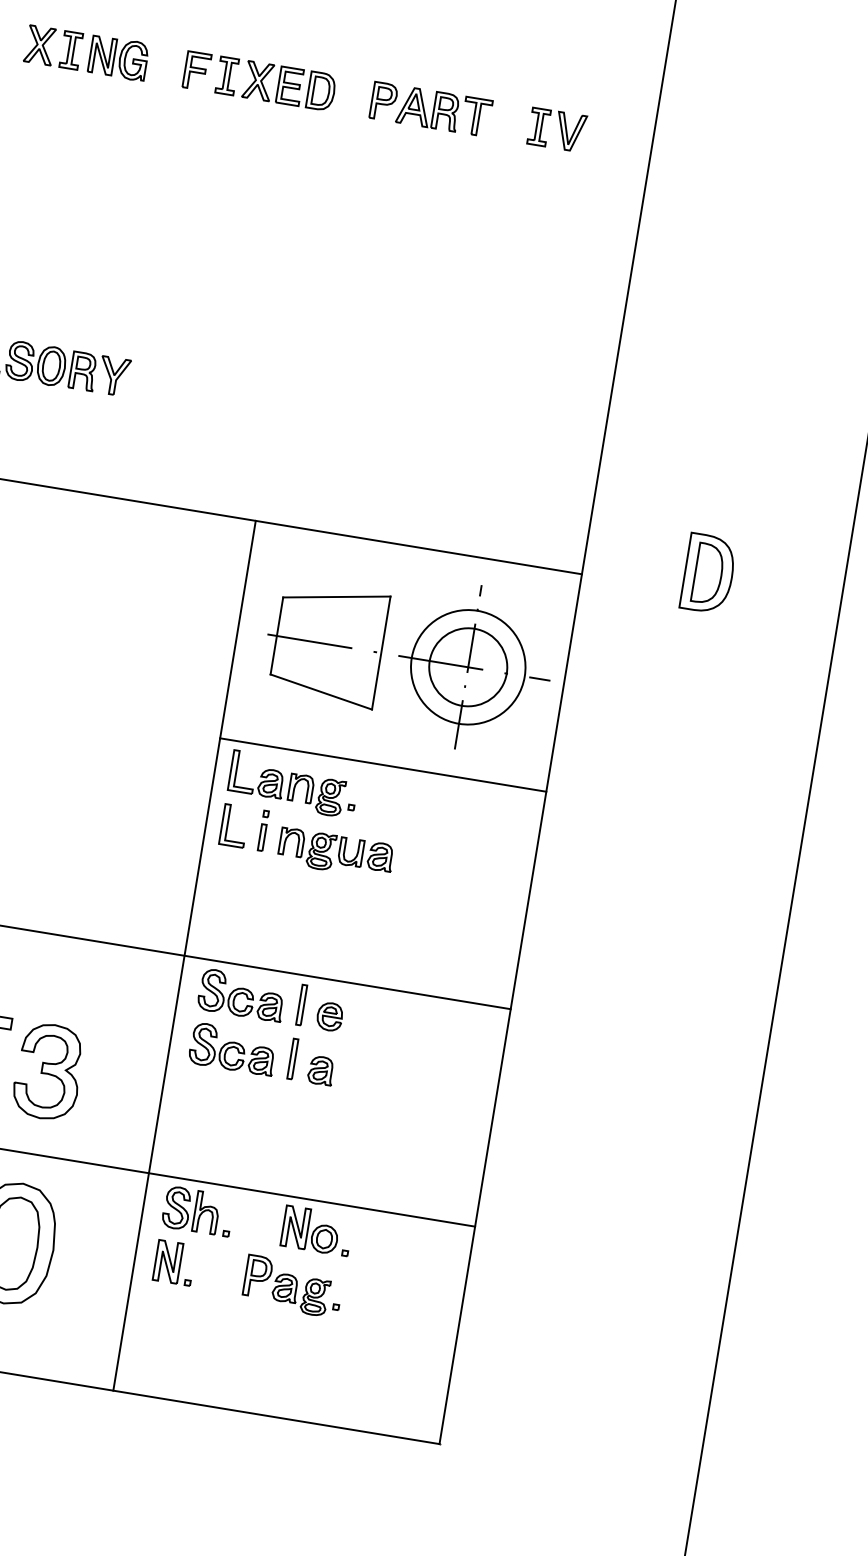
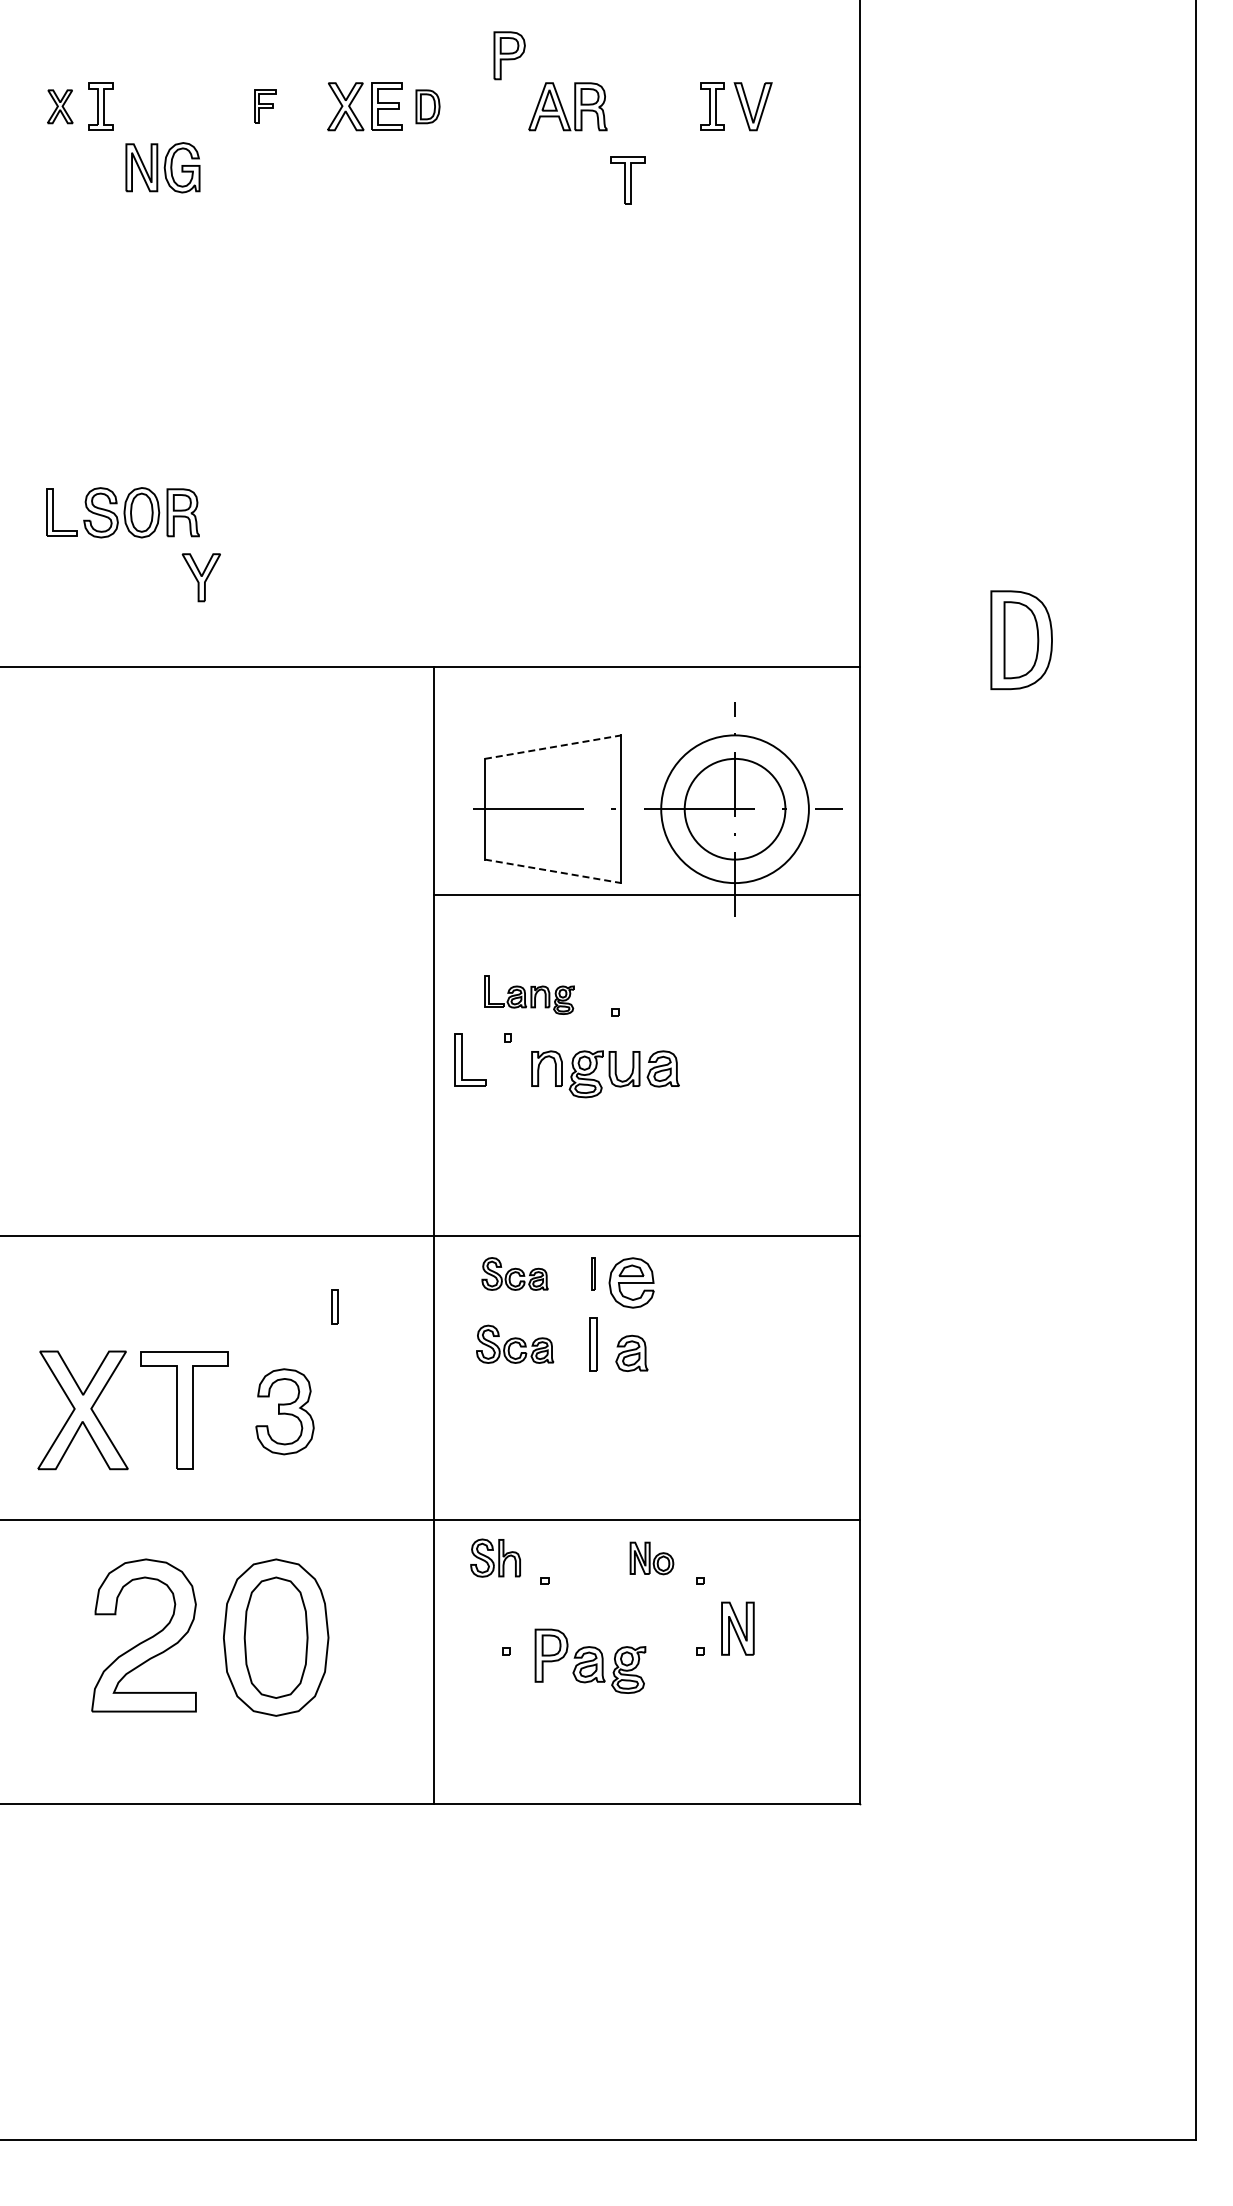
part: (39, 45) -> (59, 106), size x0.7
part: (118, 57) -> (162, 167), moved
part: (197, 70) -> (265, 106), size x0.7
part: (226, 75) -> (304, 106), removed
part: (320, 91) -> (427, 106), size x0.7
part: (383, 101) -> (509, 55), moved
part: (476, 116) -> (627, 180), moved
part: (113, 376) -> (200, 577), moved
line: (337, 597) -> (553, 747), solid -> dashed
line: (321, 692) -> (553, 871), solid -> dashed
line: (383, 765) -> (647, 895), moved
part: (287, 783) -> (529, 994), size x0.6
part: (261, 837) -> (334, 1306), moved
part: (241, 994) -> (514, 1273), size x0.6
part: (301, 1004) -> (593, 1273), size x0.6
part: (329, 1016) -> (631, 1282), size x1.4
part: (232, 1048) -> (514, 1343), size x0.7
part: (48, 1071) -> (284, 1411), size x0.7
part: (191, 1209) -> (495, 1557), size x0.7
part: (310, 1230) -> (651, 1558), size x0.6
part: (167, 1261) -> (737, 1628), moved
part: (287, 1285) -> (590, 1660), moved

